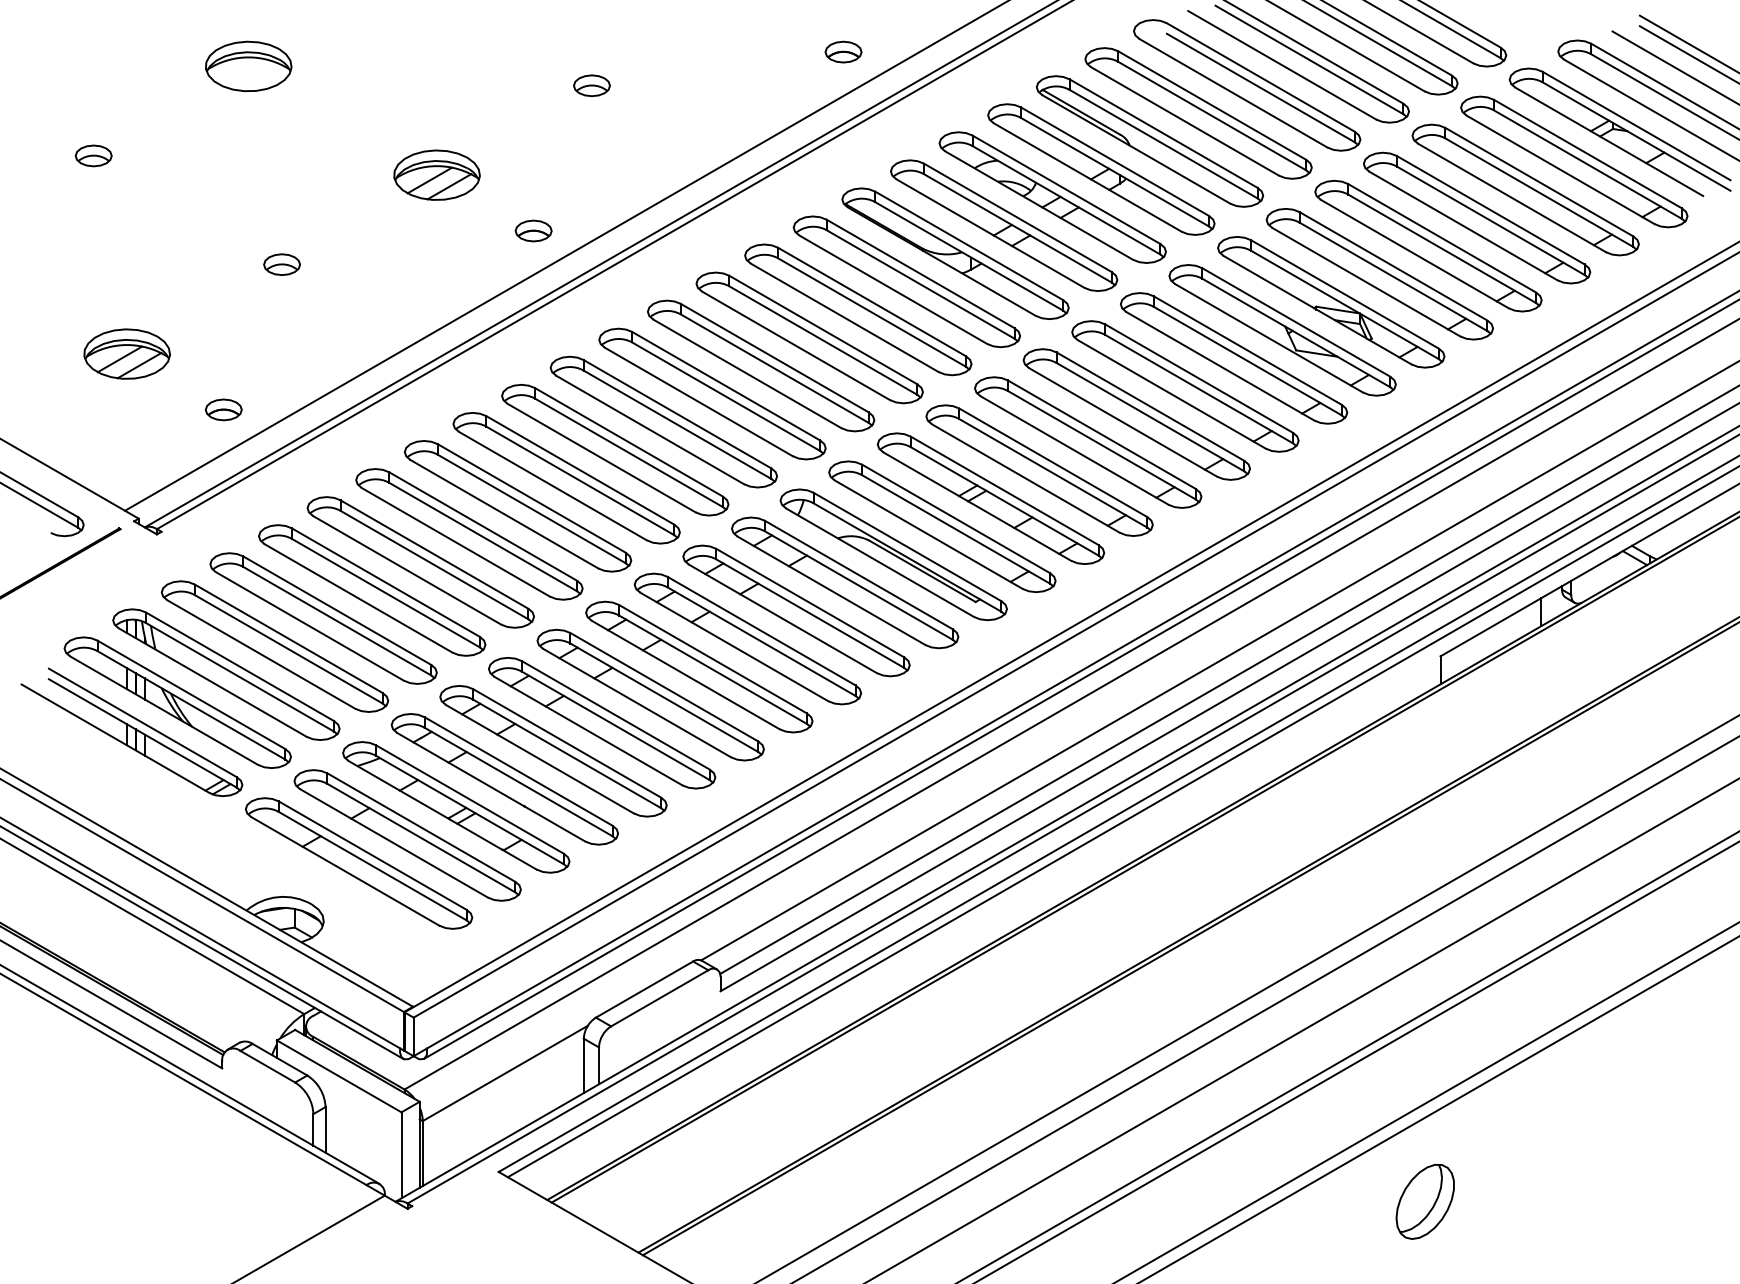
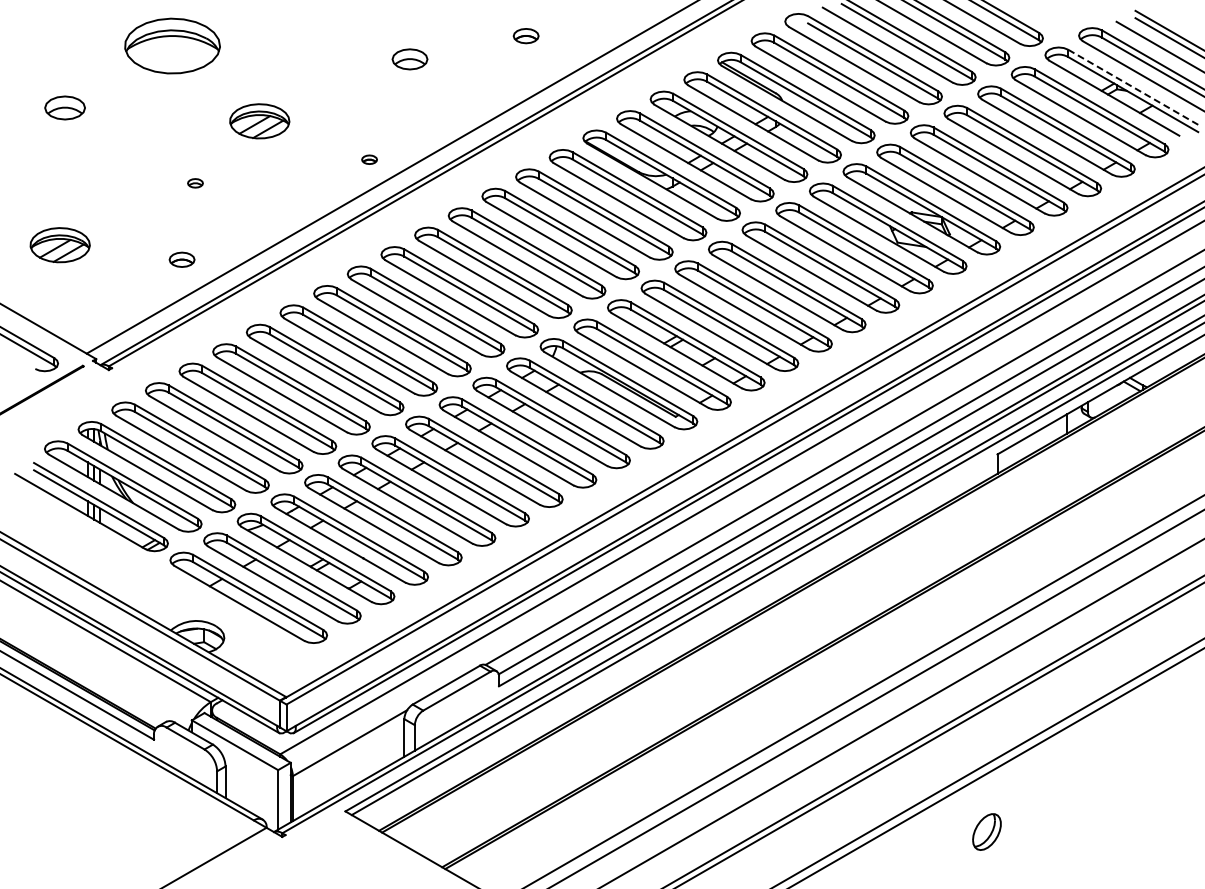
part: (842, 52) -> (525, 36), moved
part: (247, 65) -> (171, 45), size x1.6
part: (591, 85) -> (409, 59), size x1.4
line: (1635, 126) -> (1132, 87), solid -> dashed
part: (92, 155) -> (64, 107), size x1.6
part: (436, 175) -> (259, 121), moved
part: (533, 230) -> (369, 159), size x0.6
part: (282, 265) -> (195, 183), size x0.6
part: (126, 354) -> (59, 245), moved
part: (222, 409) -> (181, 259), moved
part: (1424, 1200) -> (986, 831), size x0.7

